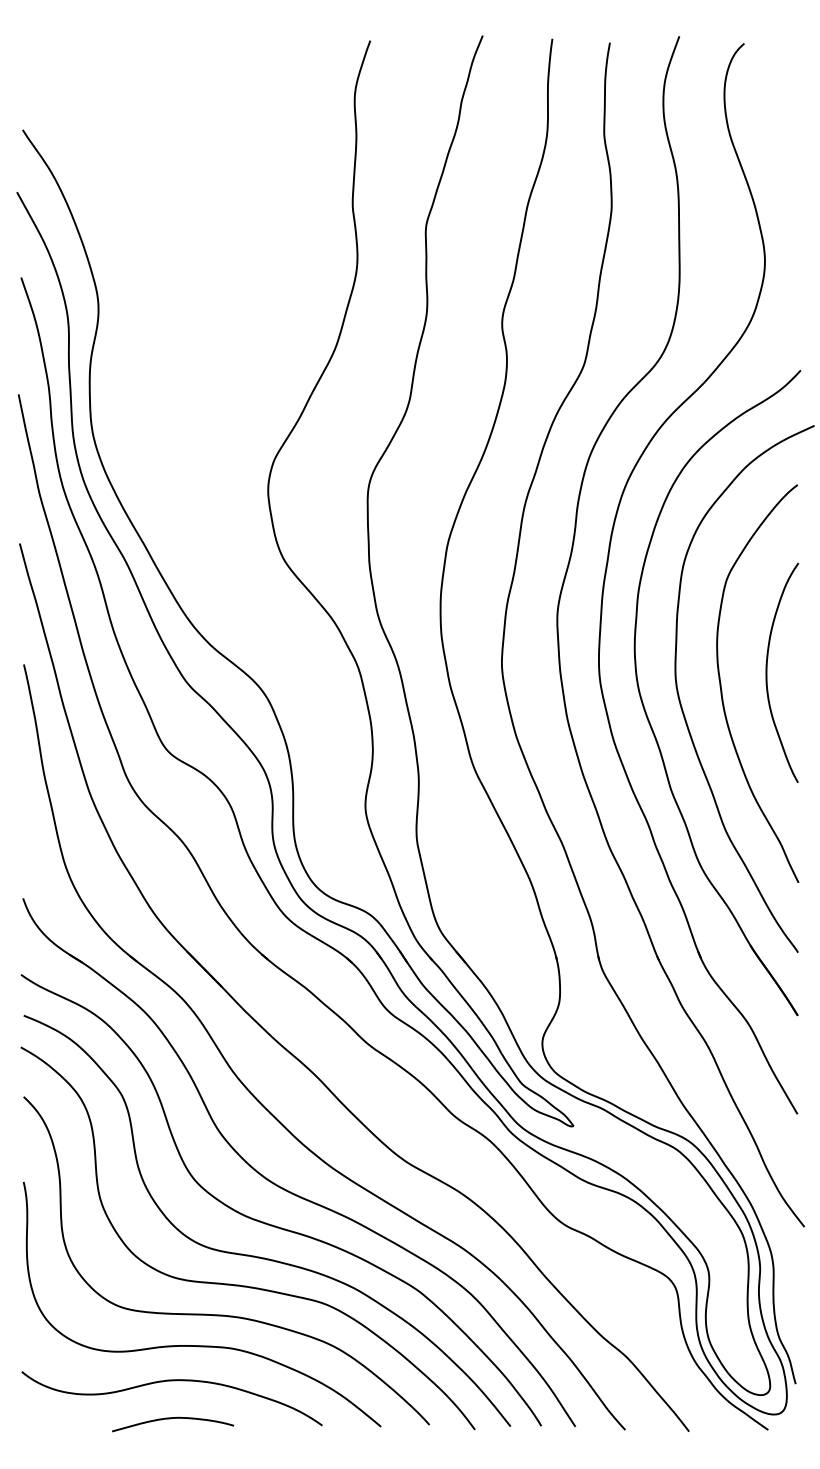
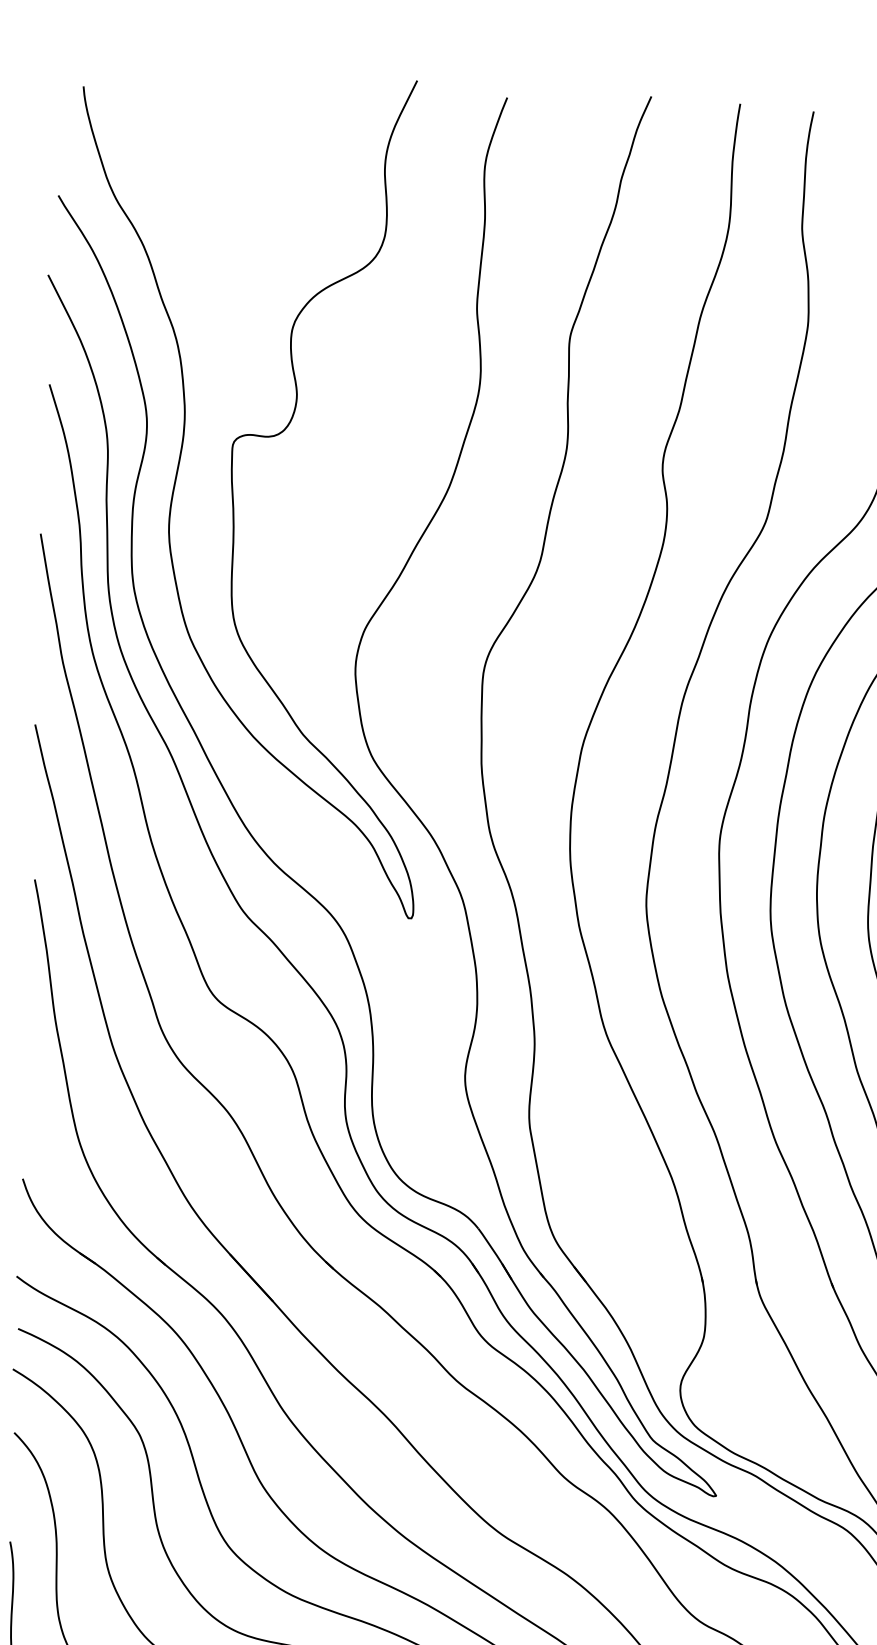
curve: (168, 357) -> (234, 493), added

